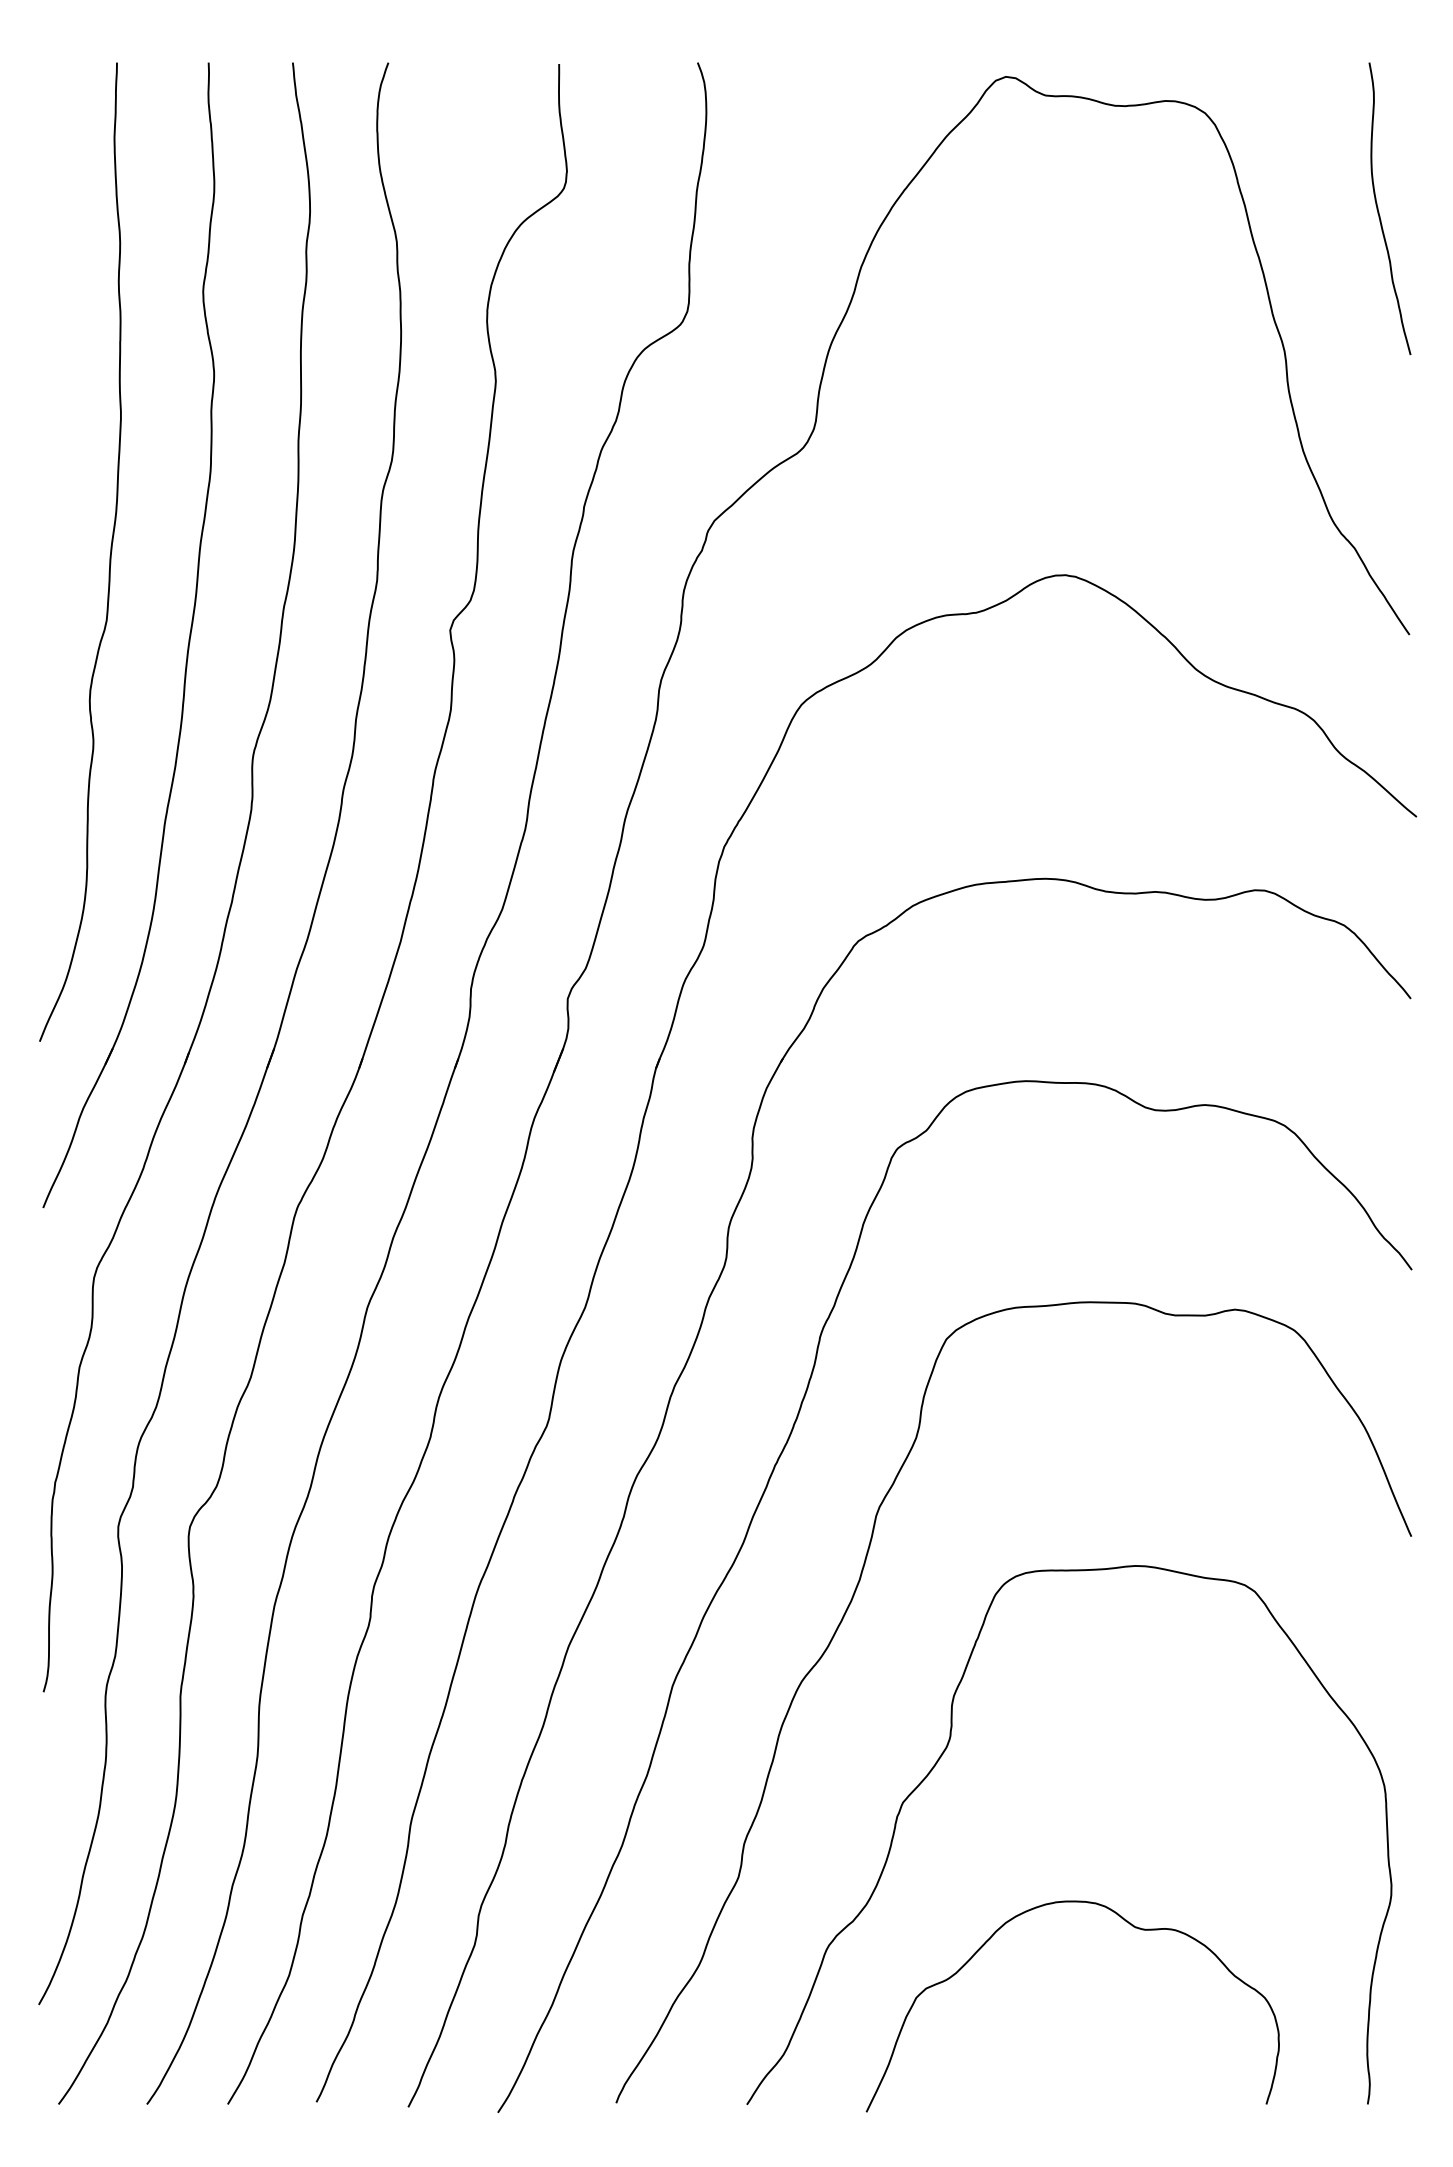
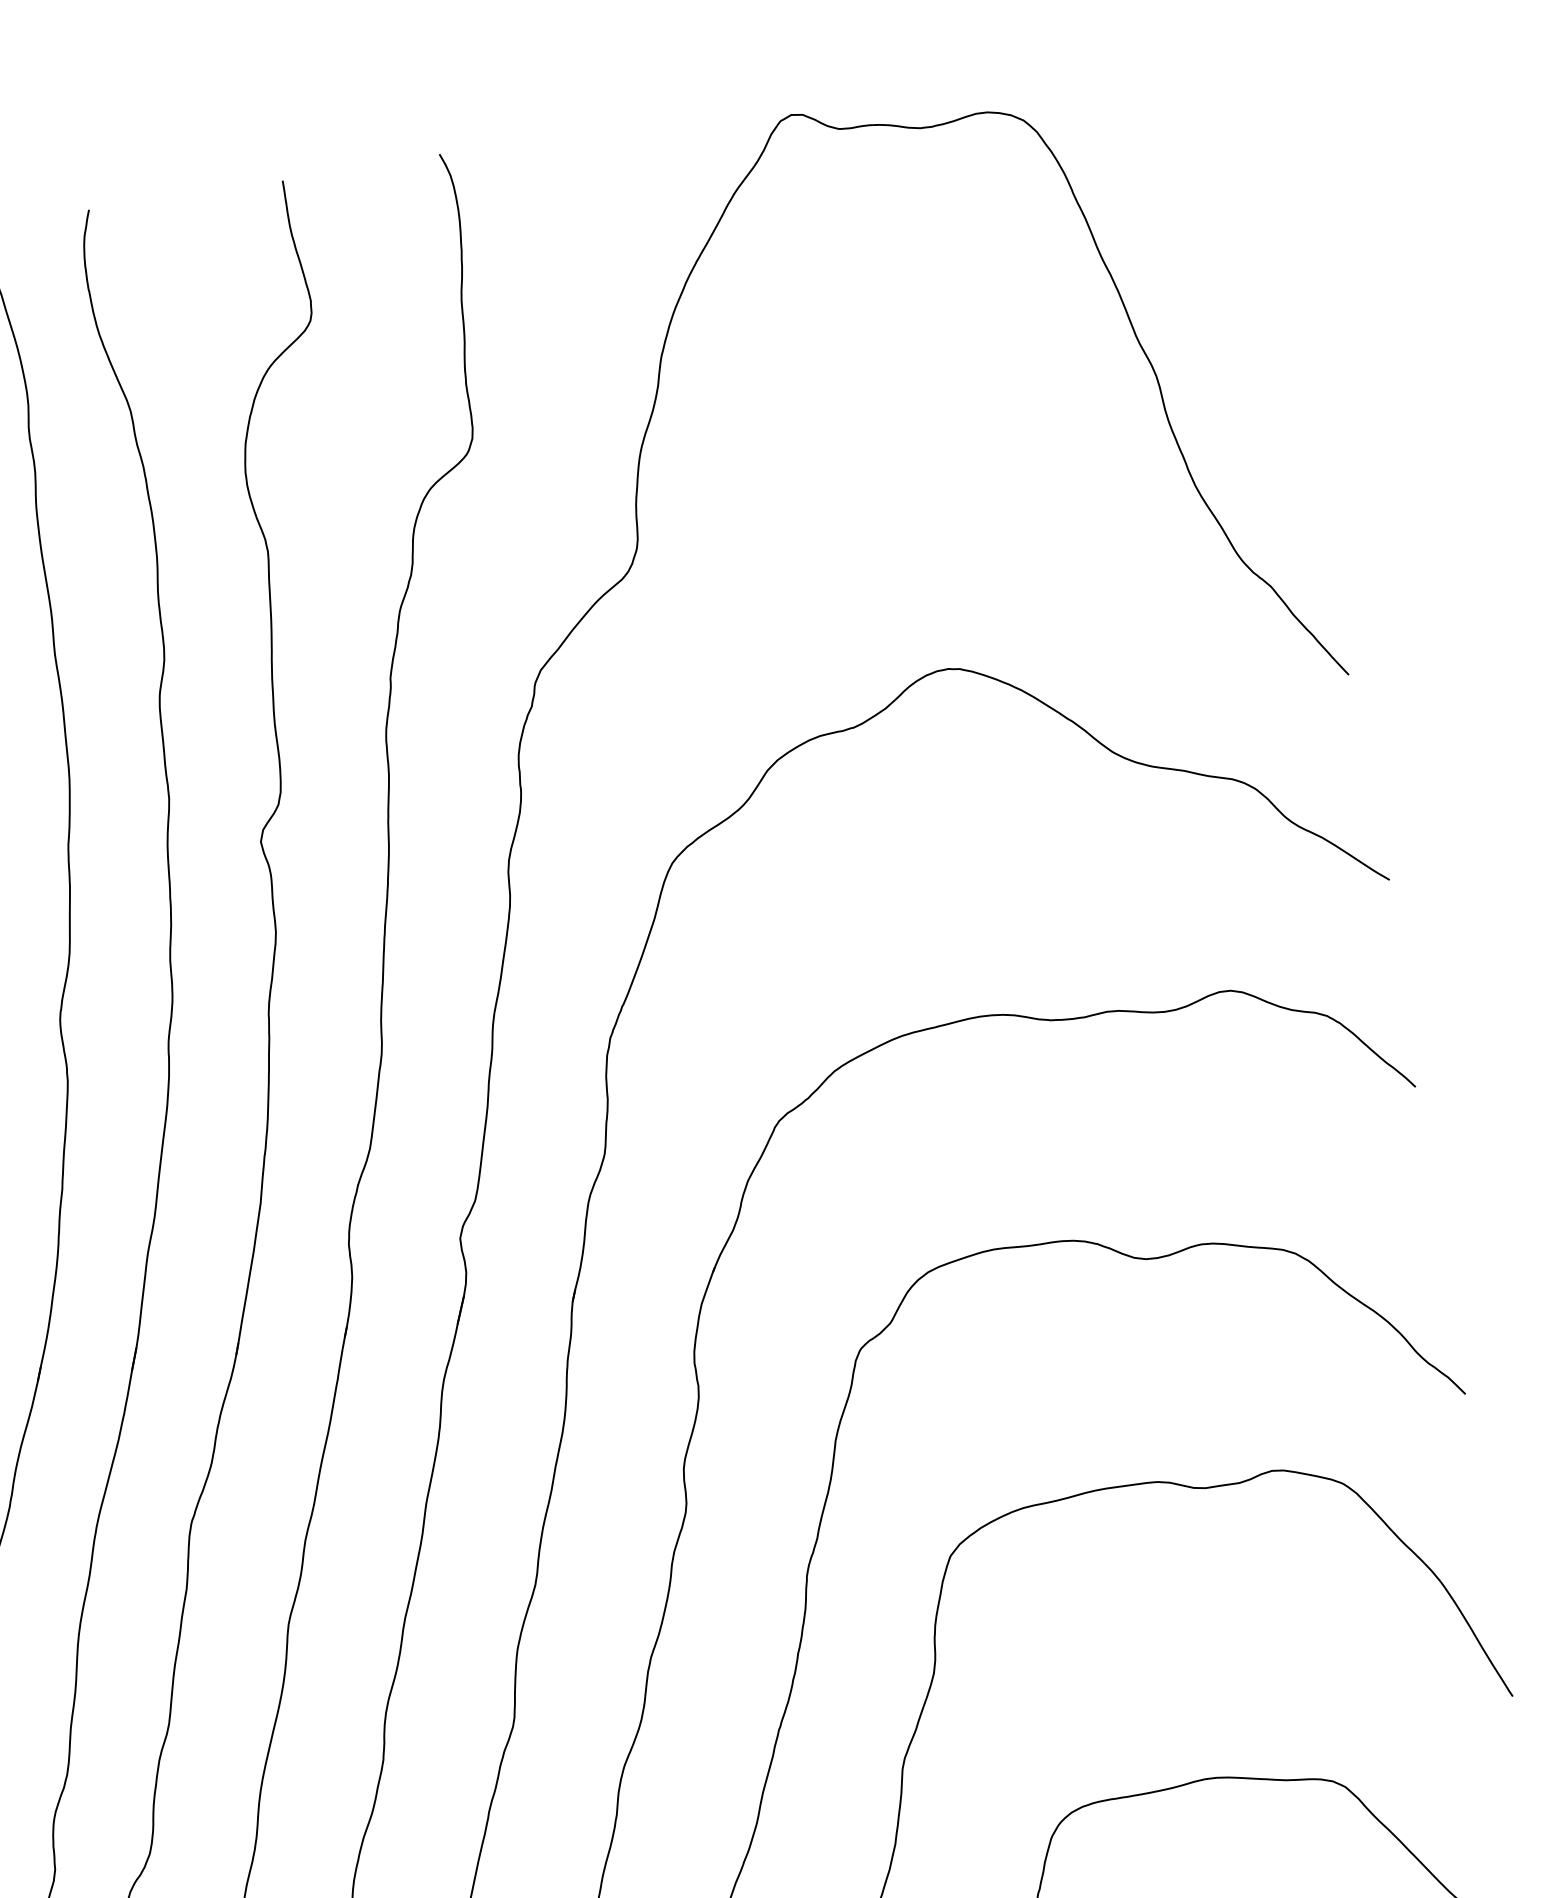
curve: (1379, 212) -> (1238, 201), removed

